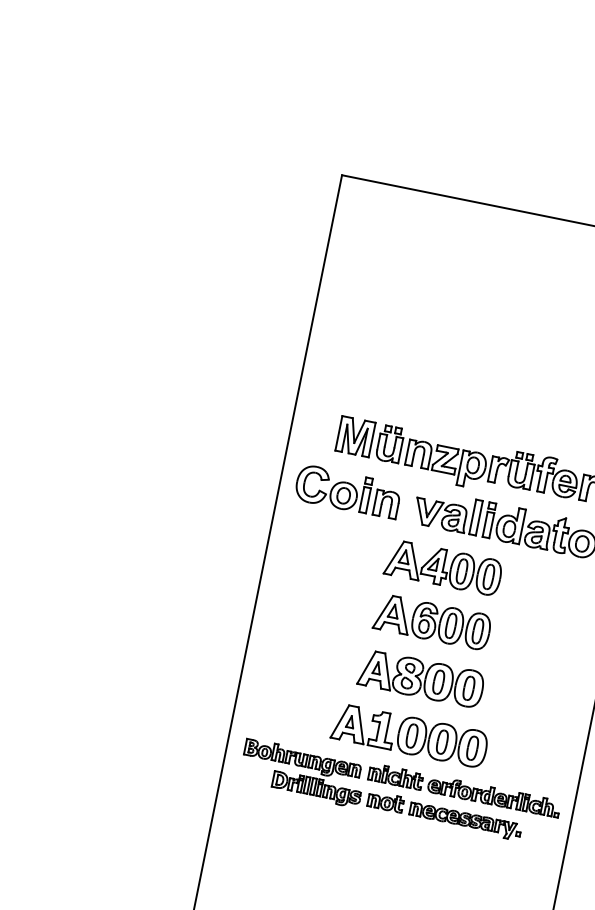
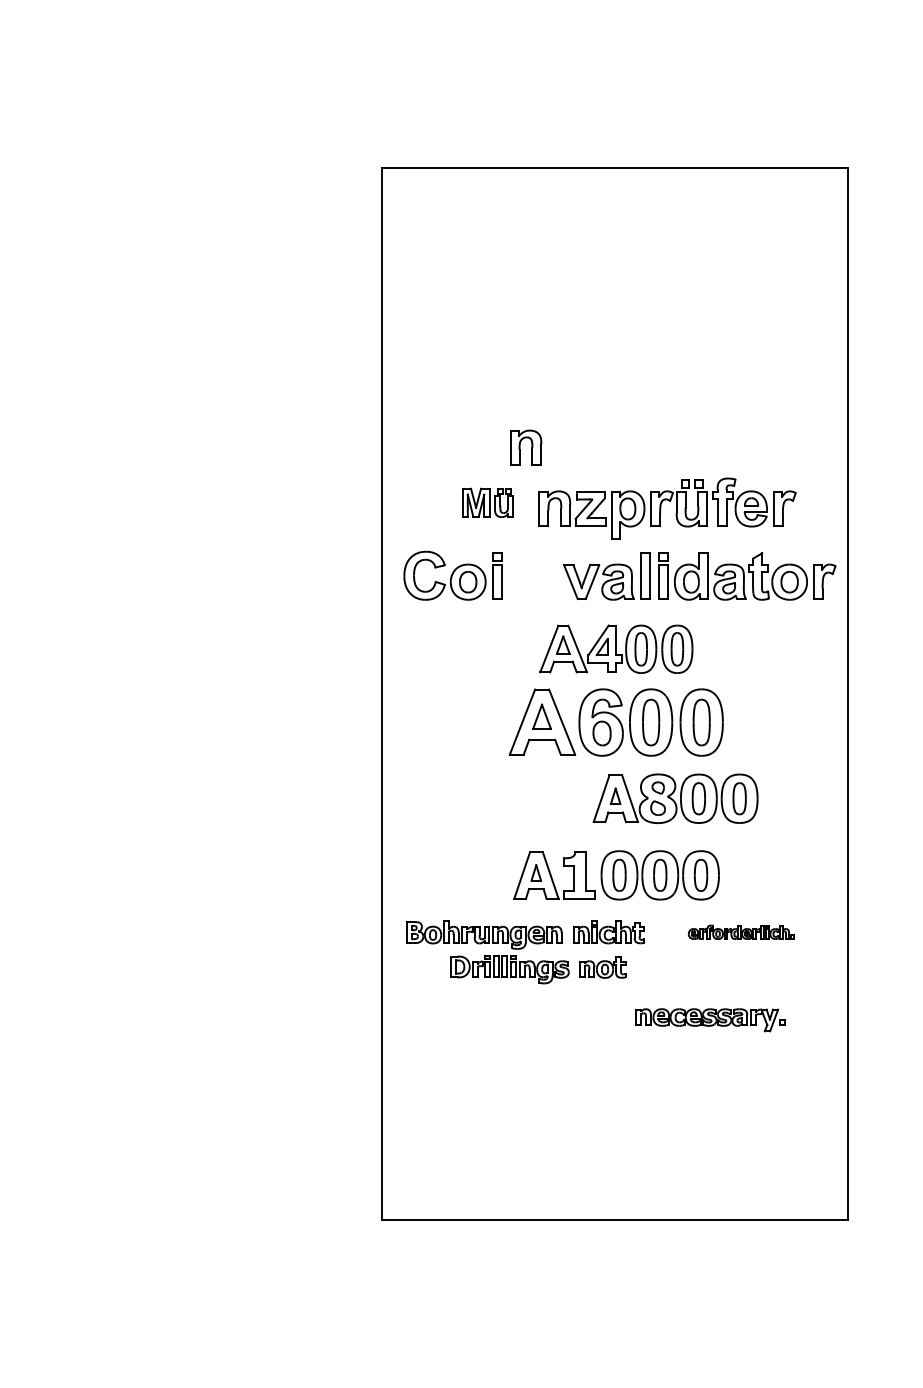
part: (369, 439) -> (487, 502), size x0.6
part: (387, 504) -> (526, 447), moved
part: (432, 622) -> (616, 722), size x1.4
part: (421, 678) -> (675, 798), moved
part: (494, 796) -> (741, 932), size x0.6
part: (465, 821) -> (710, 1020), moved

